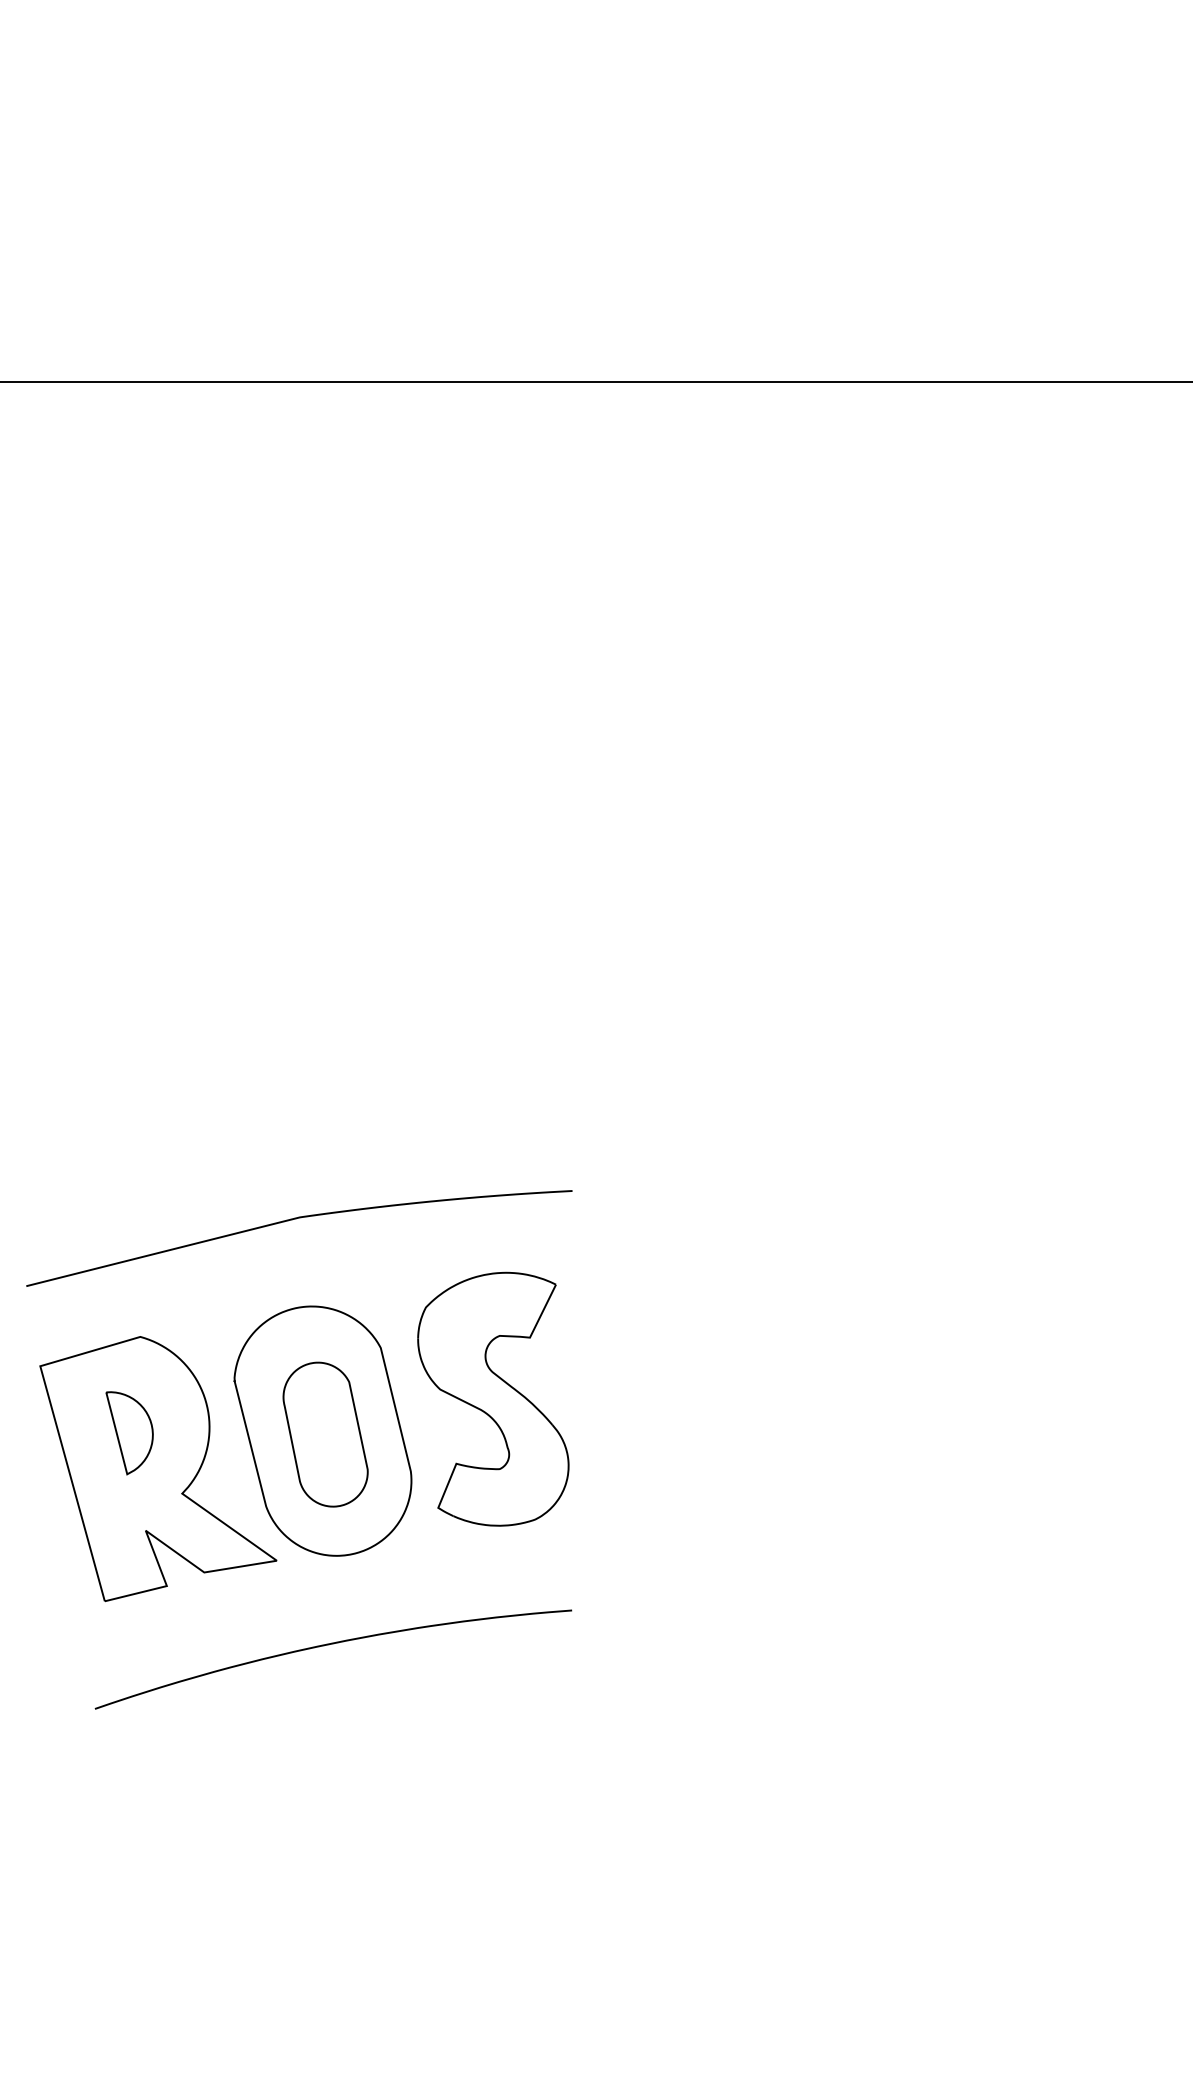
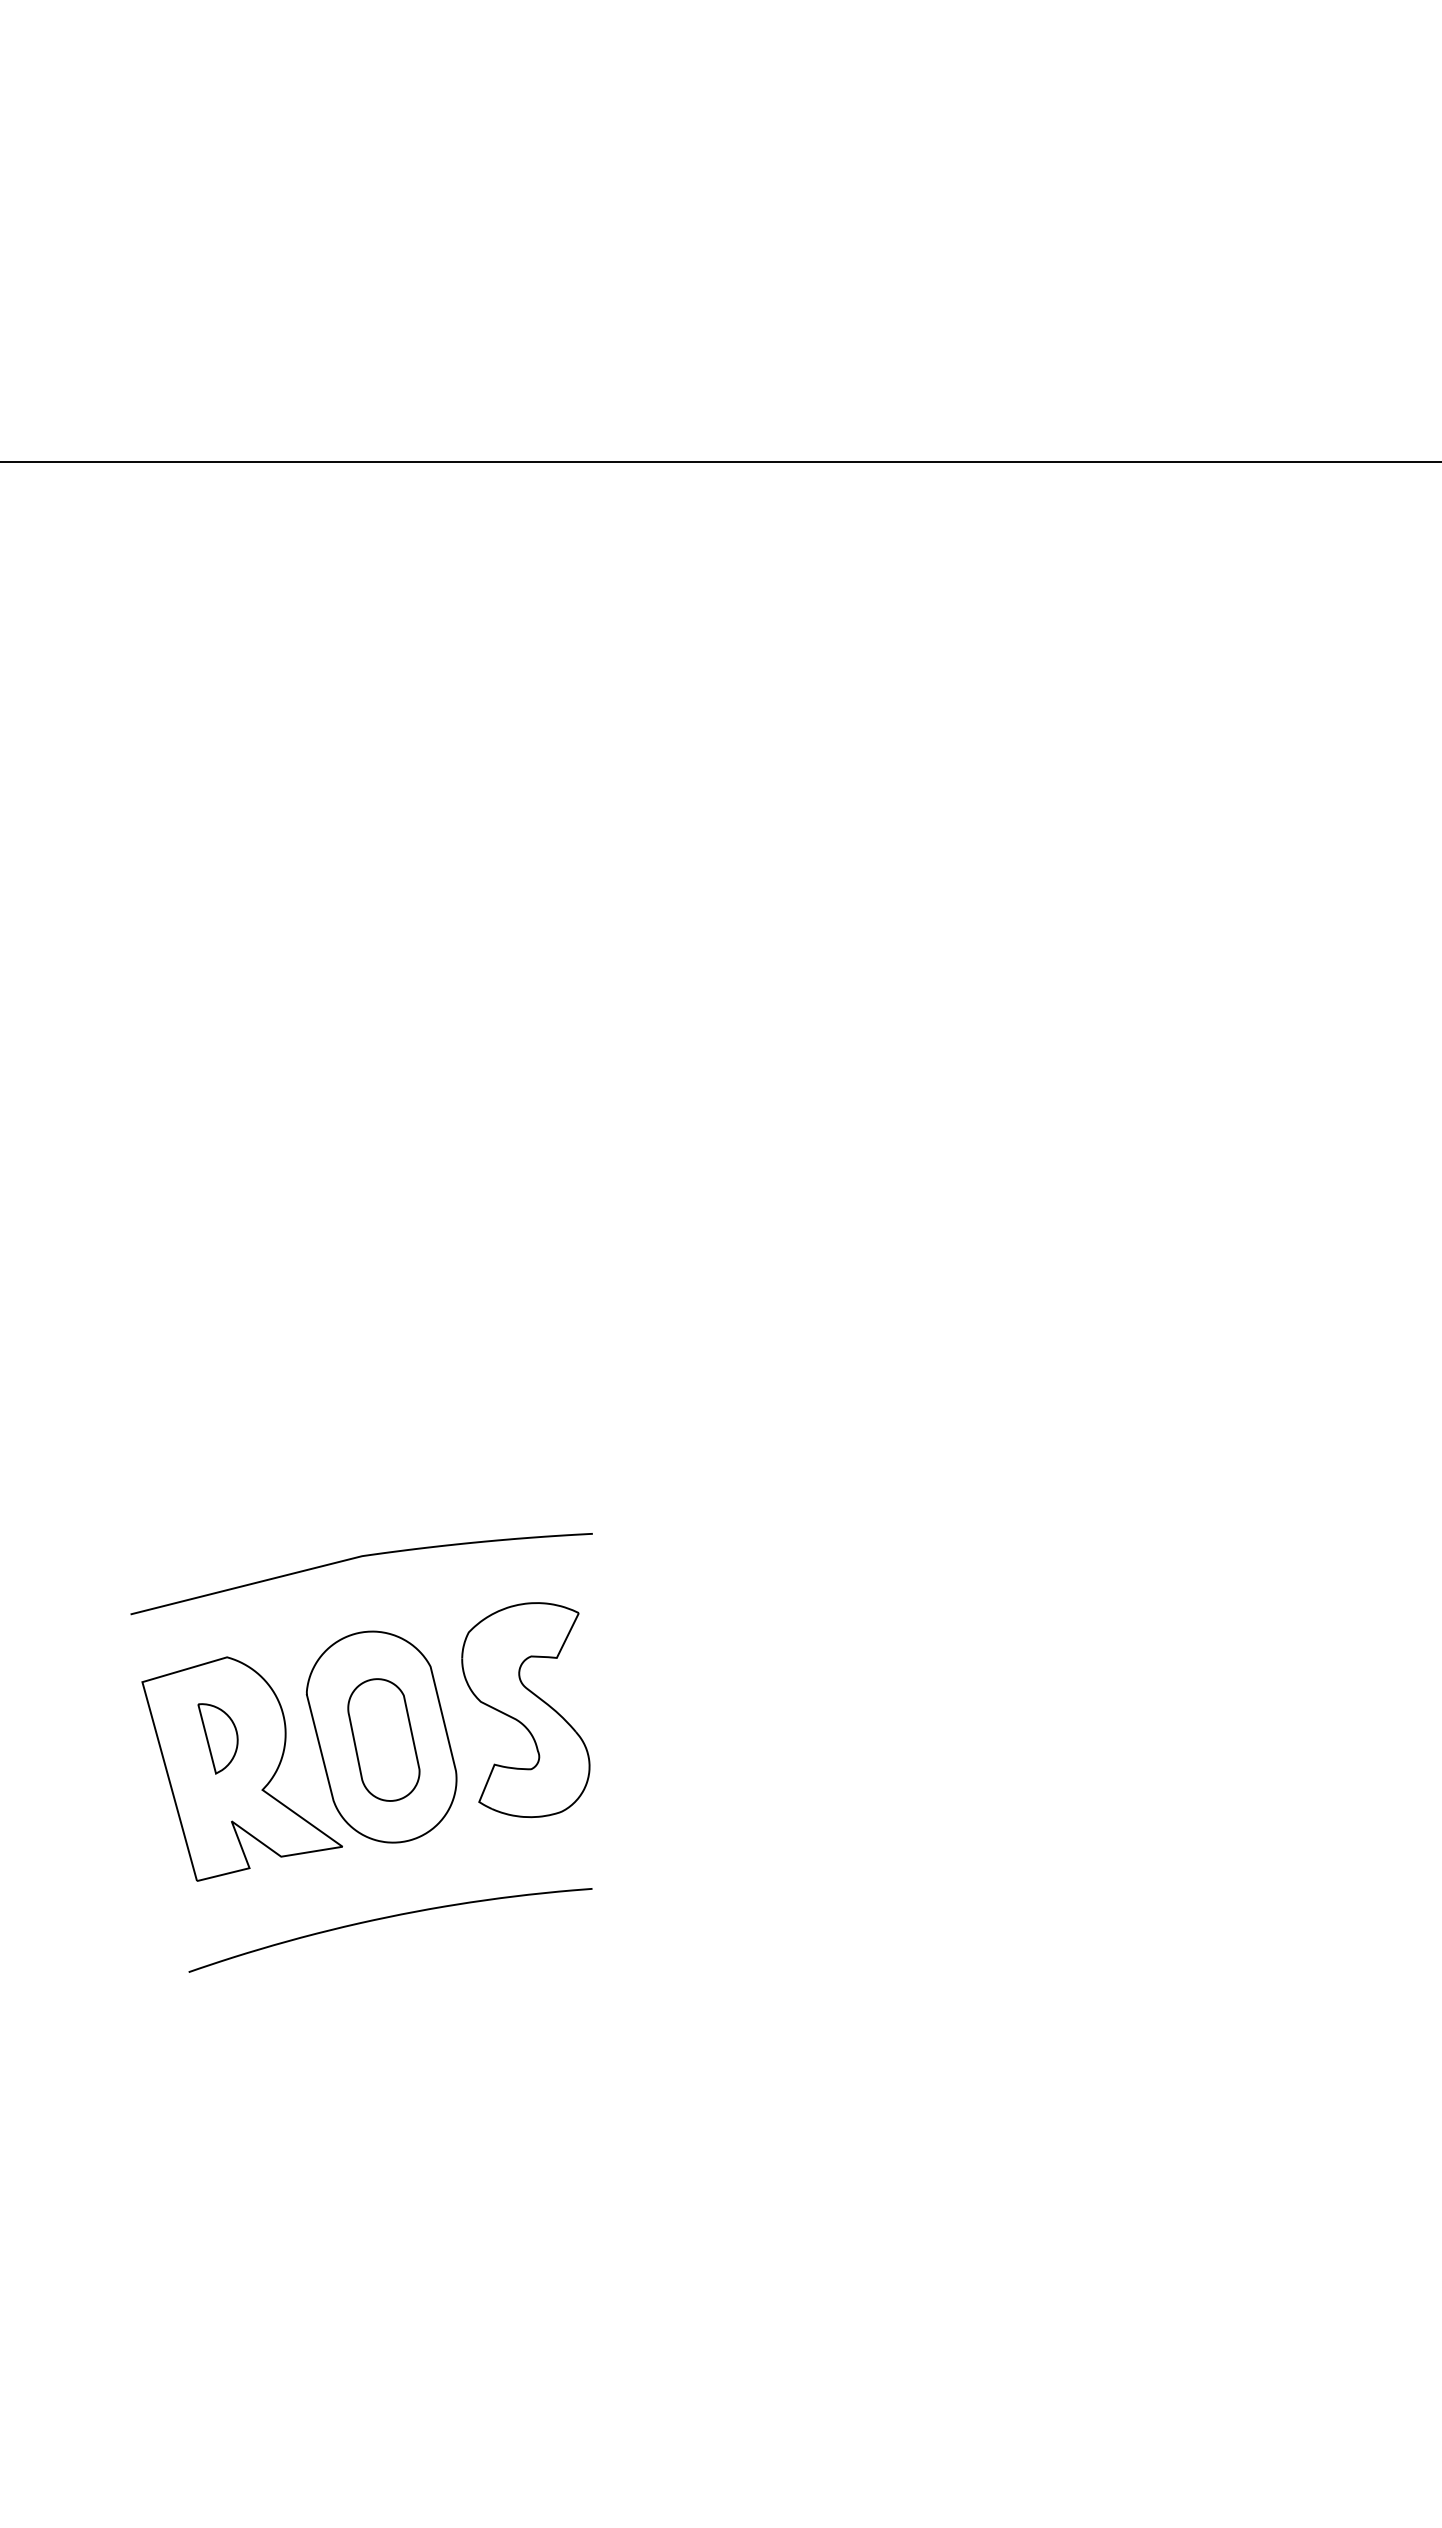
part: (299, 1449) -> (361, 1752), size x0.7

